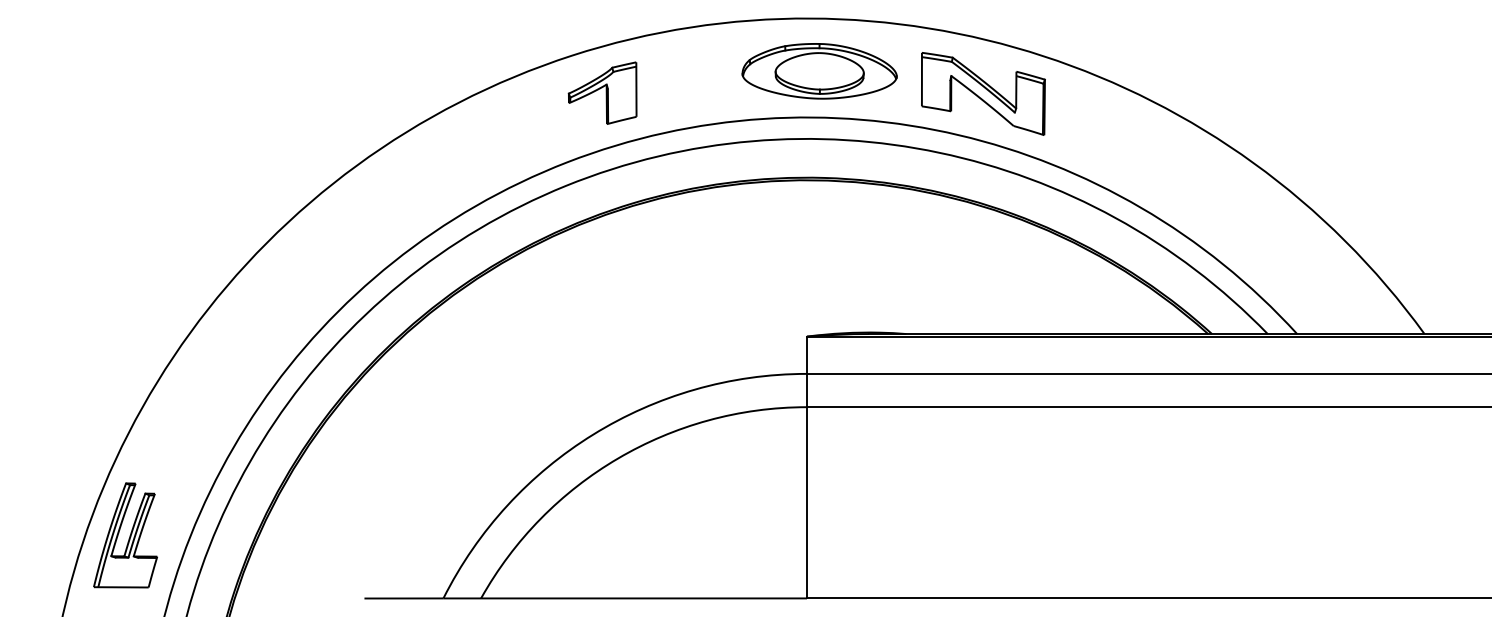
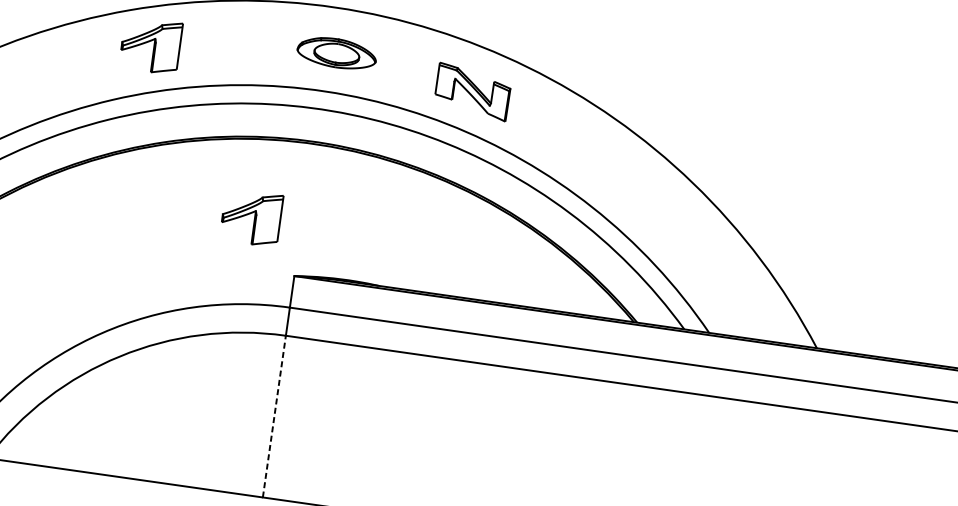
part: (819, 71) -> (336, 53), size x0.6
part: (983, 93) -> (472, 91), size x0.7
part: (747, 275) -> (251, 217), added
line: (806, 502) -> (274, 416), solid -> dashed

